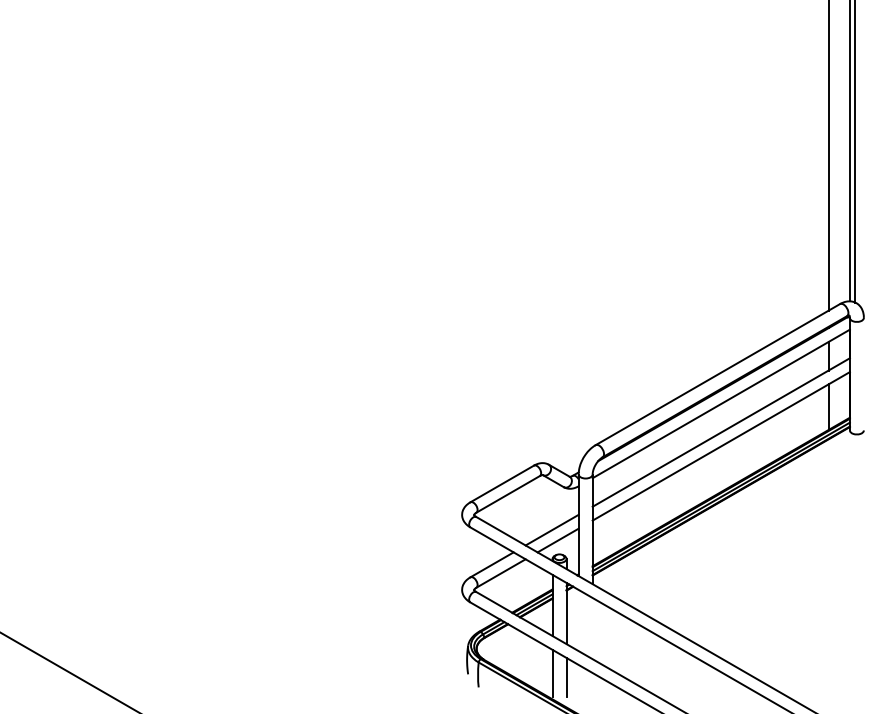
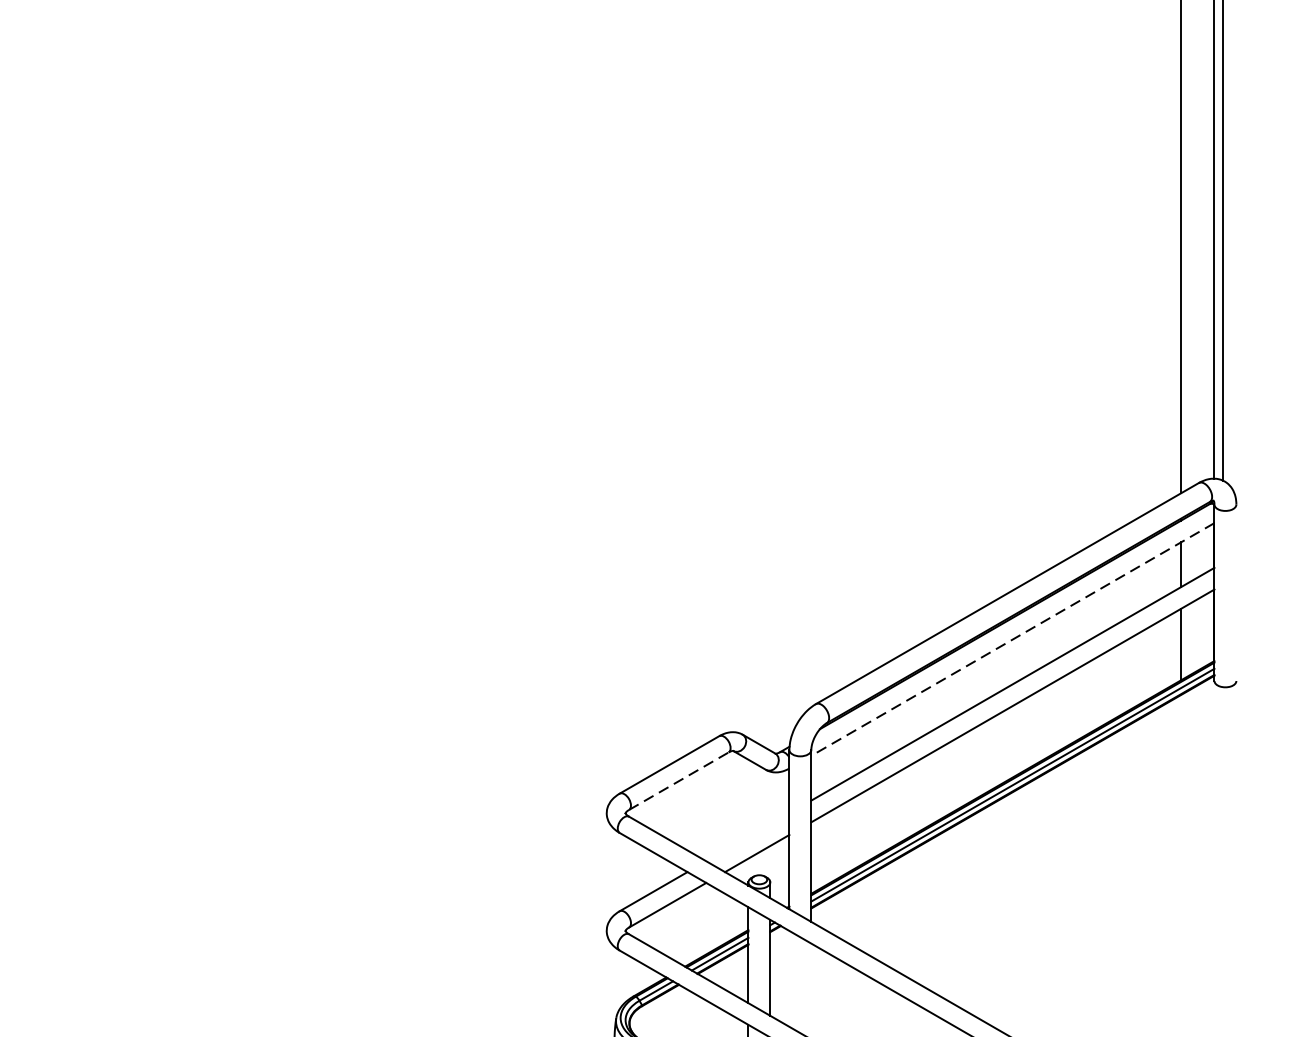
line: (721, 403) -> (1013, 638), solid -> dashed
line: (508, 494) -> (679, 781), solid -> dashed
line: (551, 529) -> (746, 836), removed

